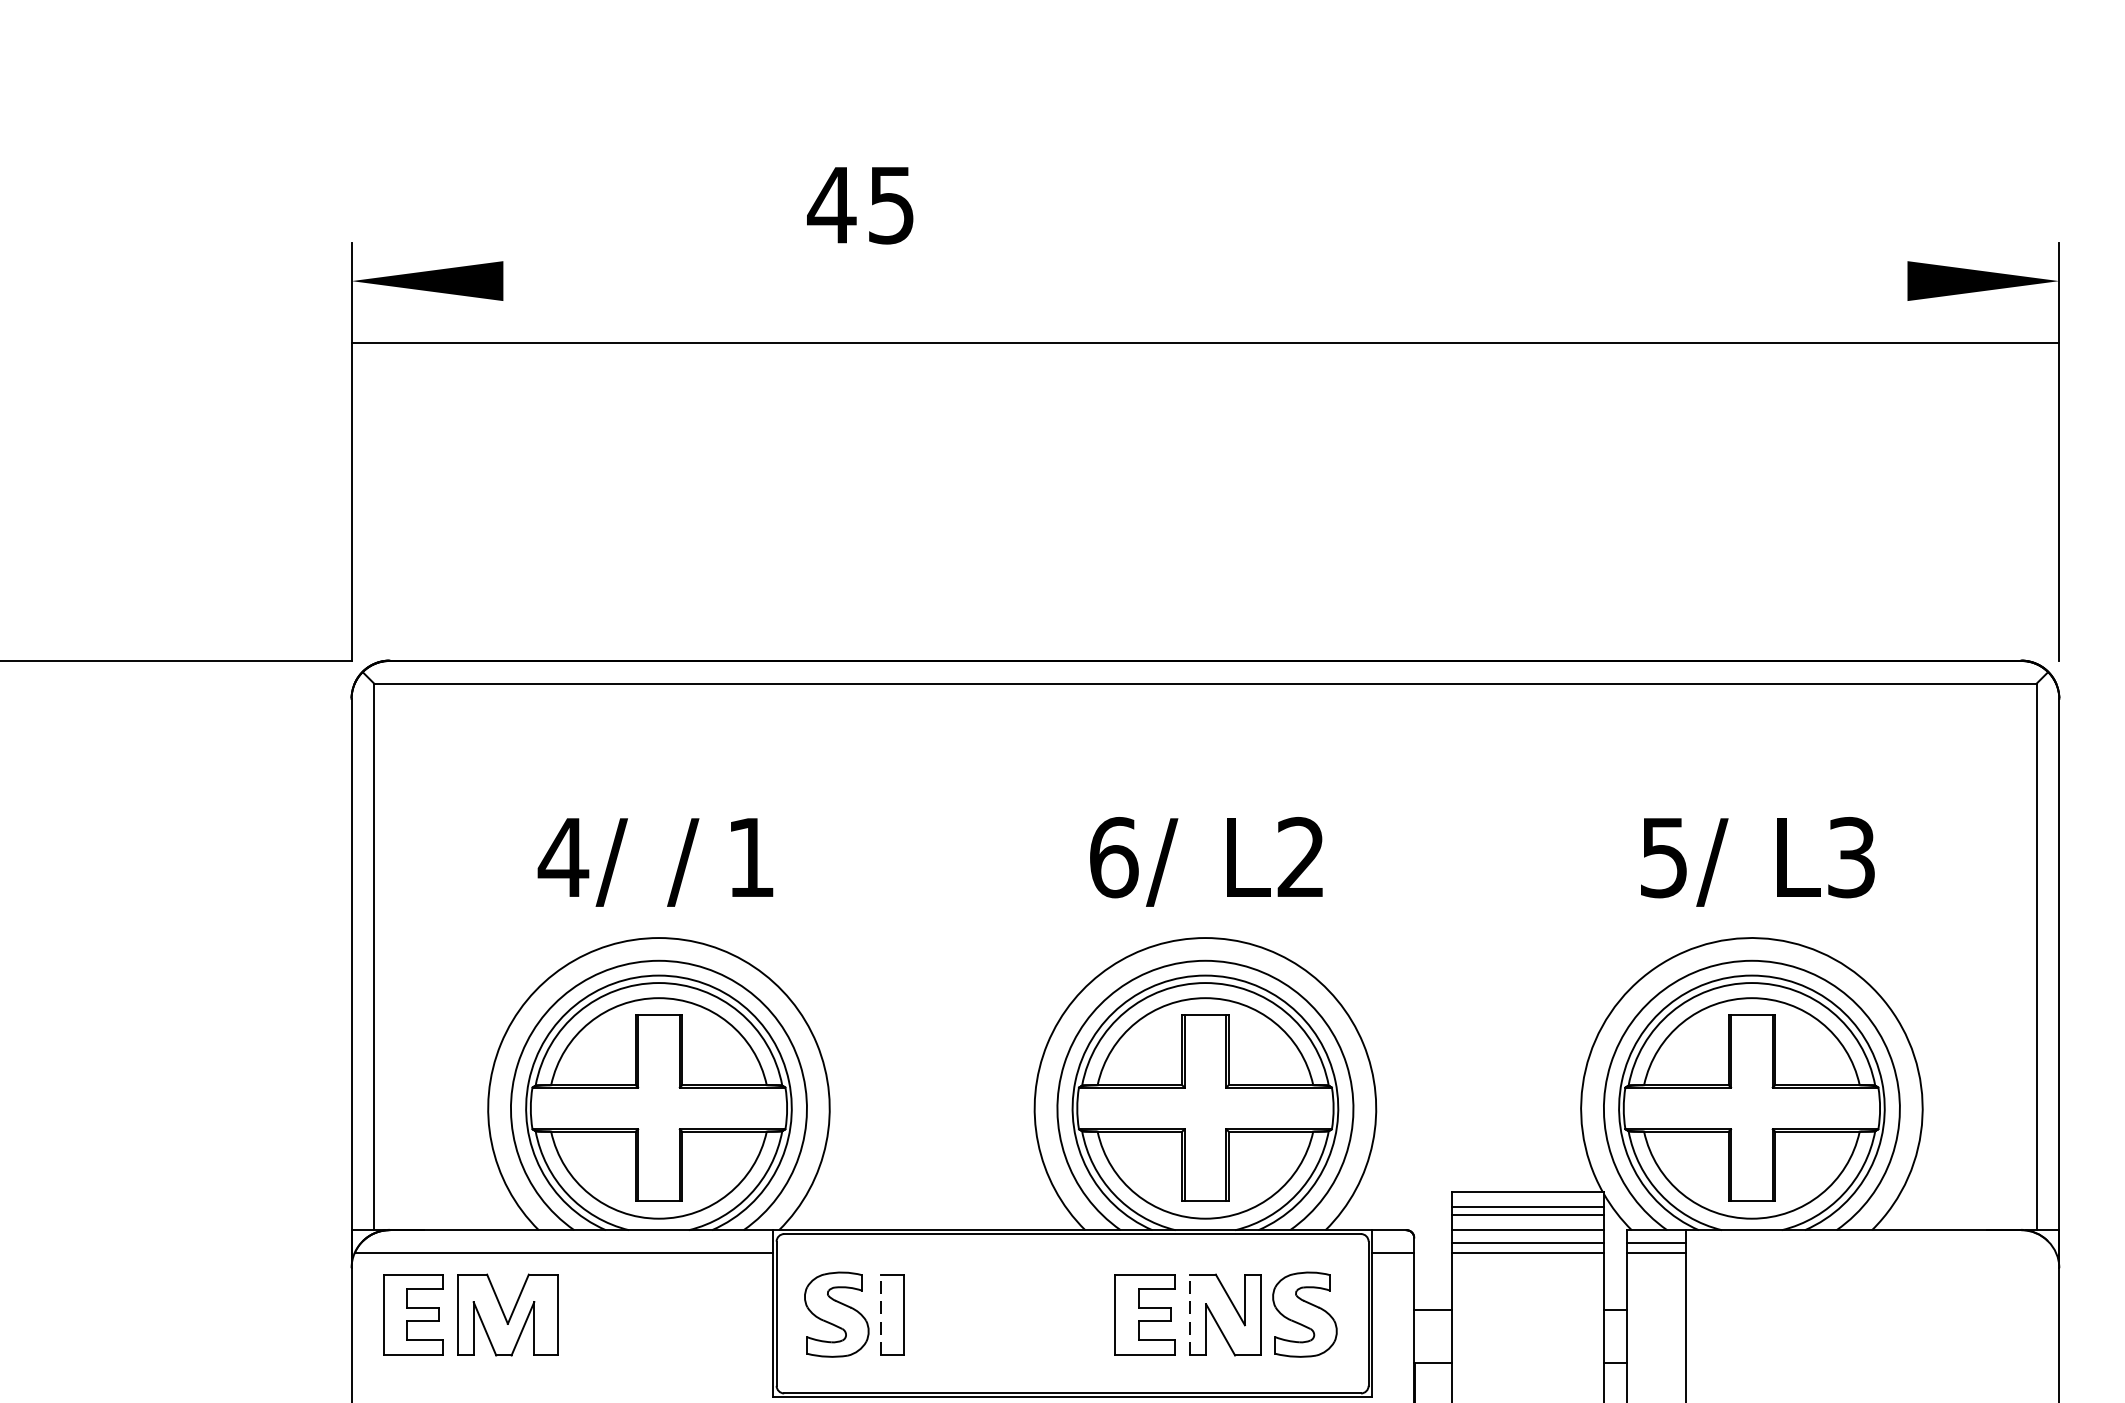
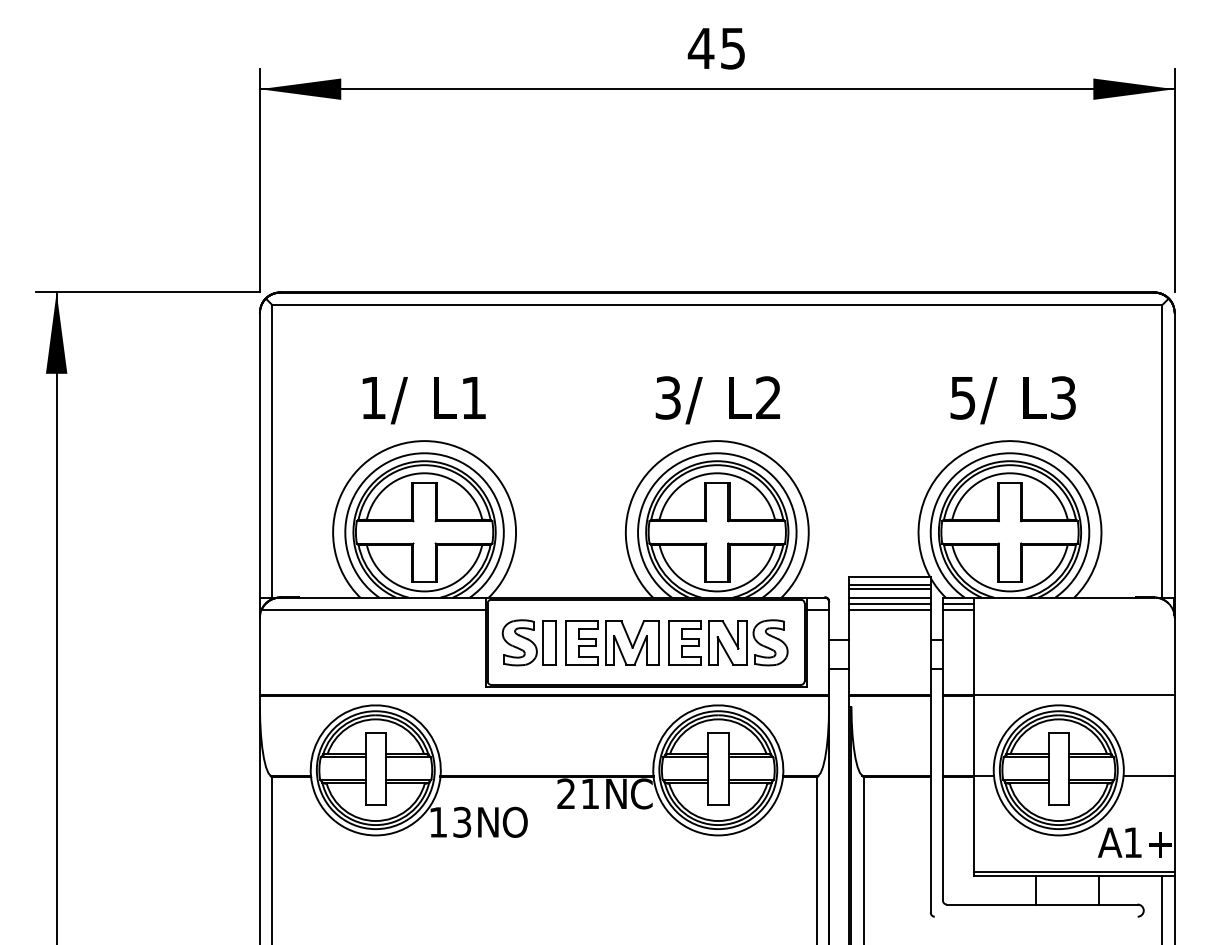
text: (858, 205) -> (715, 48), moved
line: (1203, 343) -> (716, 89), moved
text: (563, 856) -> (373, 397), 4 -> 1
text: (1114, 856) -> (668, 397), 6 -> 3
text: (692, 862) -> (442, 400), / -> L
part: (470, 1314) -> (612, 642), moved
line: (880, 1315) -> (543, 643), dashed -> solid
line: (1189, 1315) -> (708, 643), dashed -> solid

